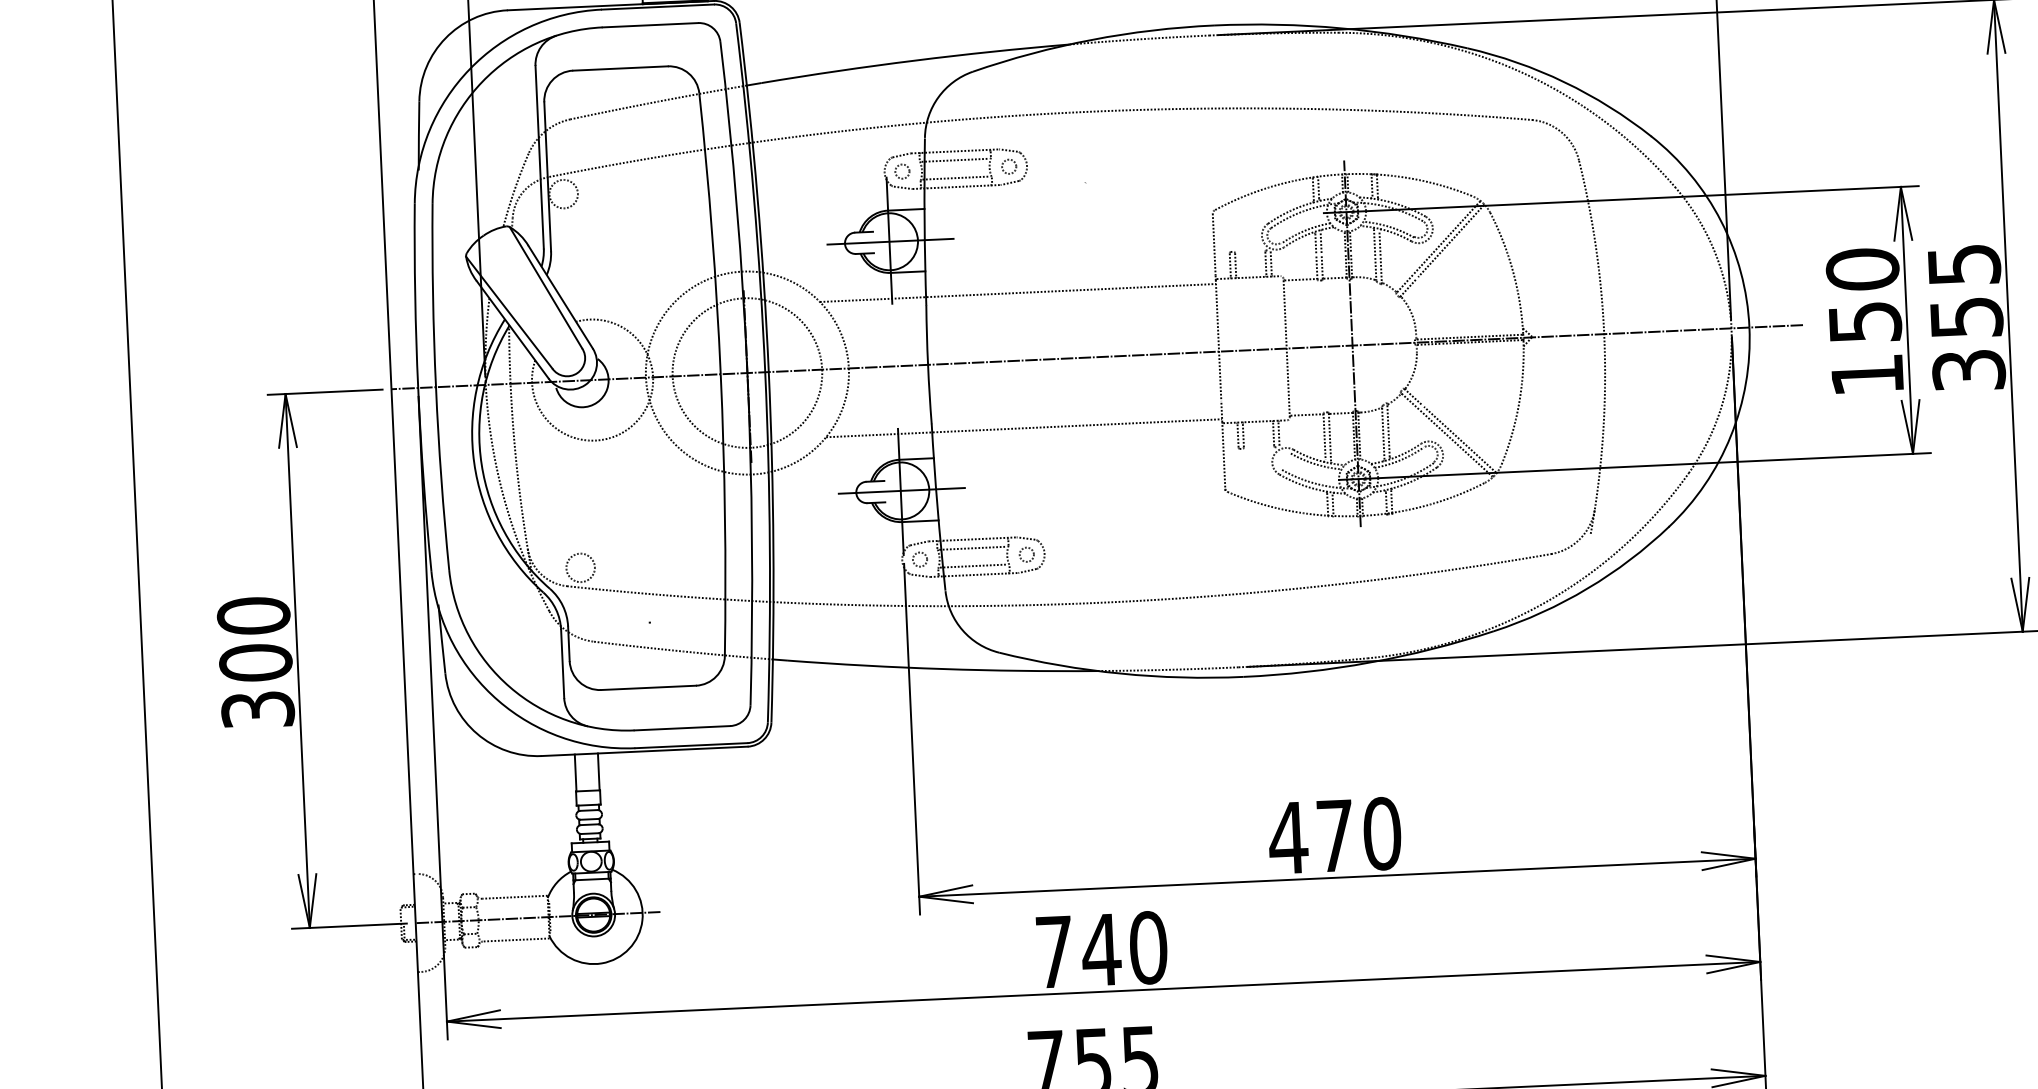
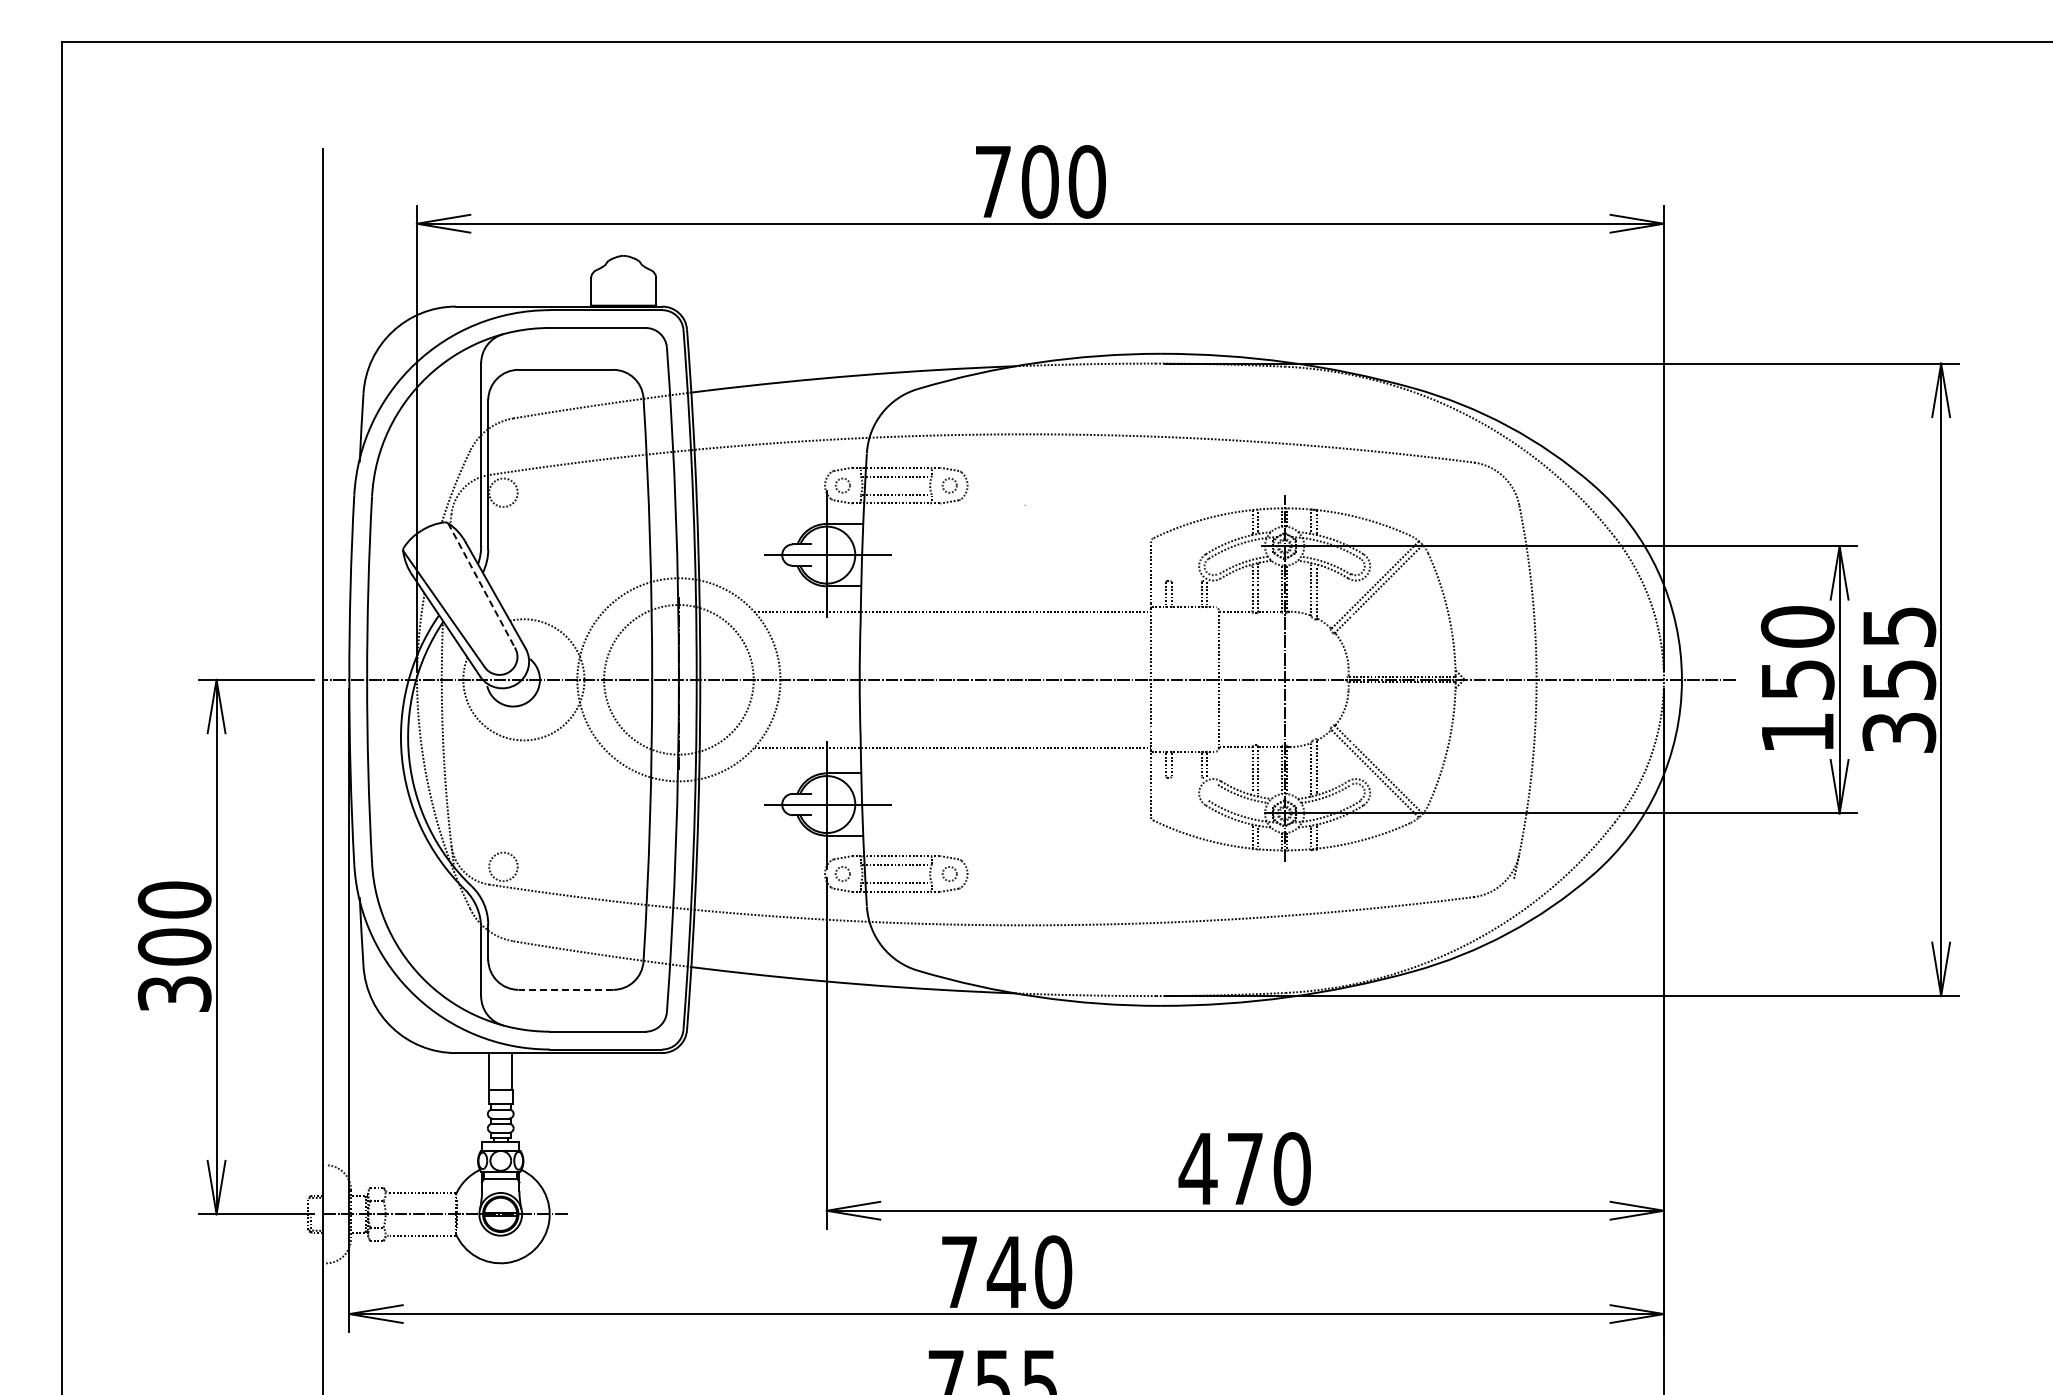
line: (545, 287) -> (481, 585), solid -> dashed
line: (648, 687) -> (565, 989), solid -> dashed

